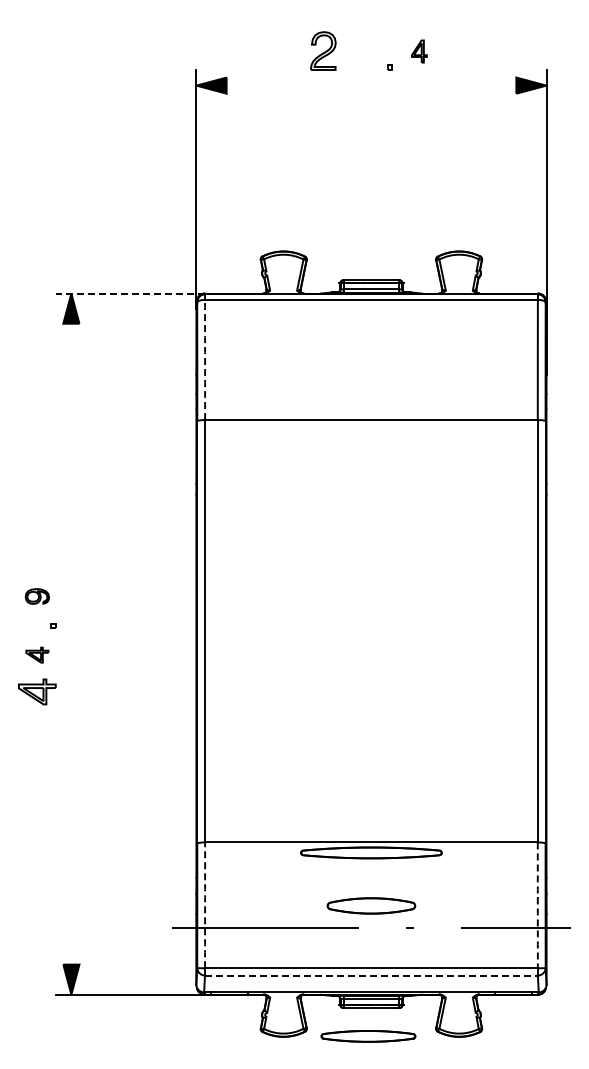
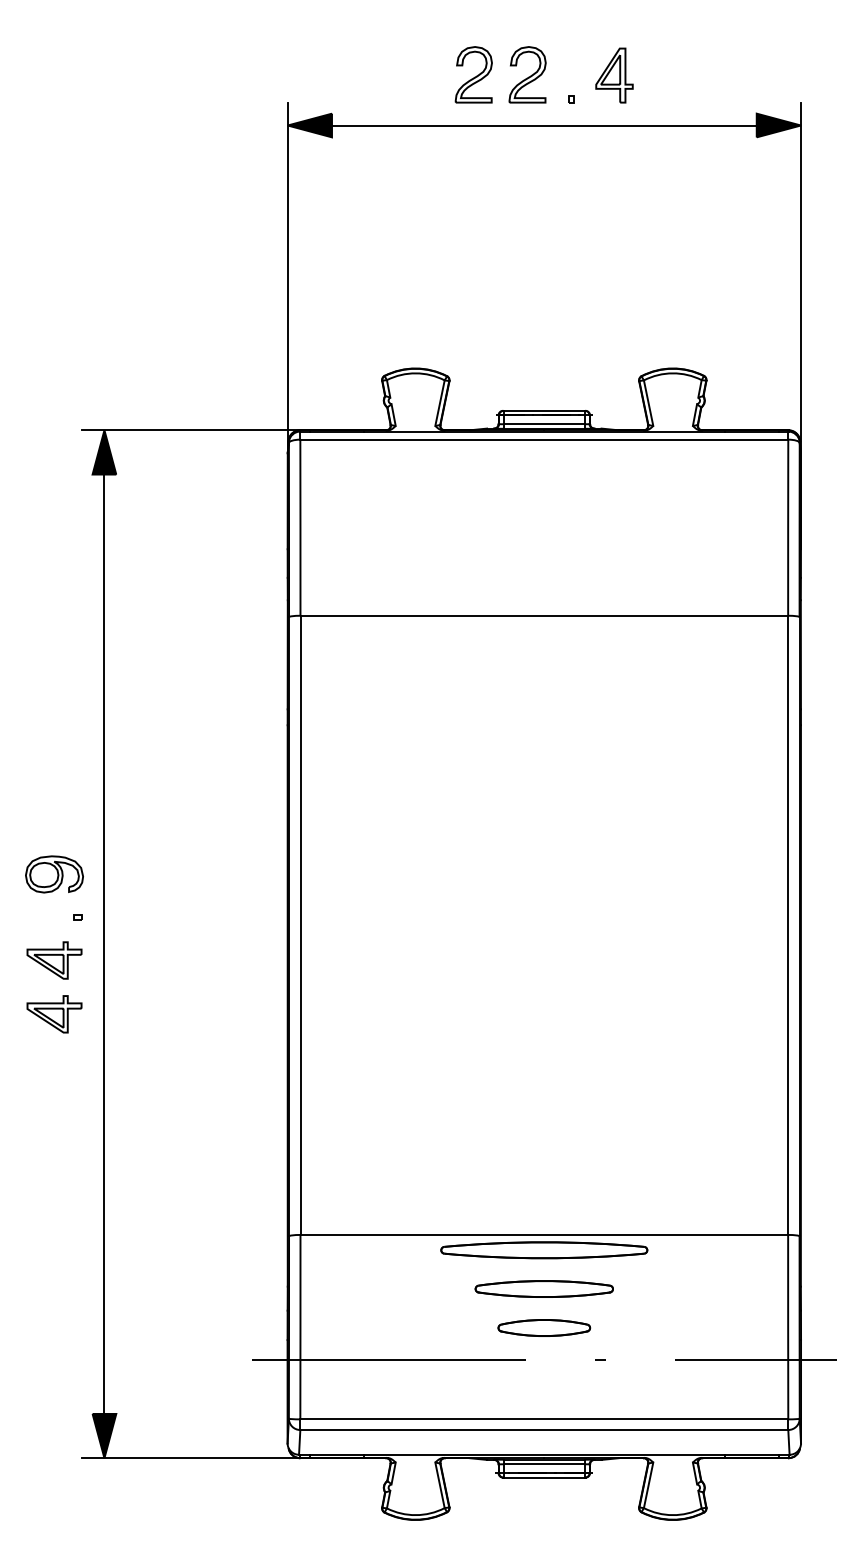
part: (359, 50) -> (526, 74), added
part: (419, 51) -> (614, 75), size x1.67
line: (371, 85) -> (544, 125), added
line: (129, 293) -> (189, 430), dashed -> solid
arc: (205, 360) -> (301, 528), dashed -> solid
part: (37, 596) -> (54, 874), size x1.67
line: (71, 643) -> (104, 943), added
part: (37, 654) -> (54, 959), size x1.67
arc: (205, 905) -> (301, 1327), dashed -> solid
part: (371, 905) -> (544, 1327), size x0.71
arc: (537, 905) -> (787, 1327), dashed -> solid
line: (371, 975) -> (544, 1429), dashed -> solid
part: (368, 1036) -> (544, 1289), moved

